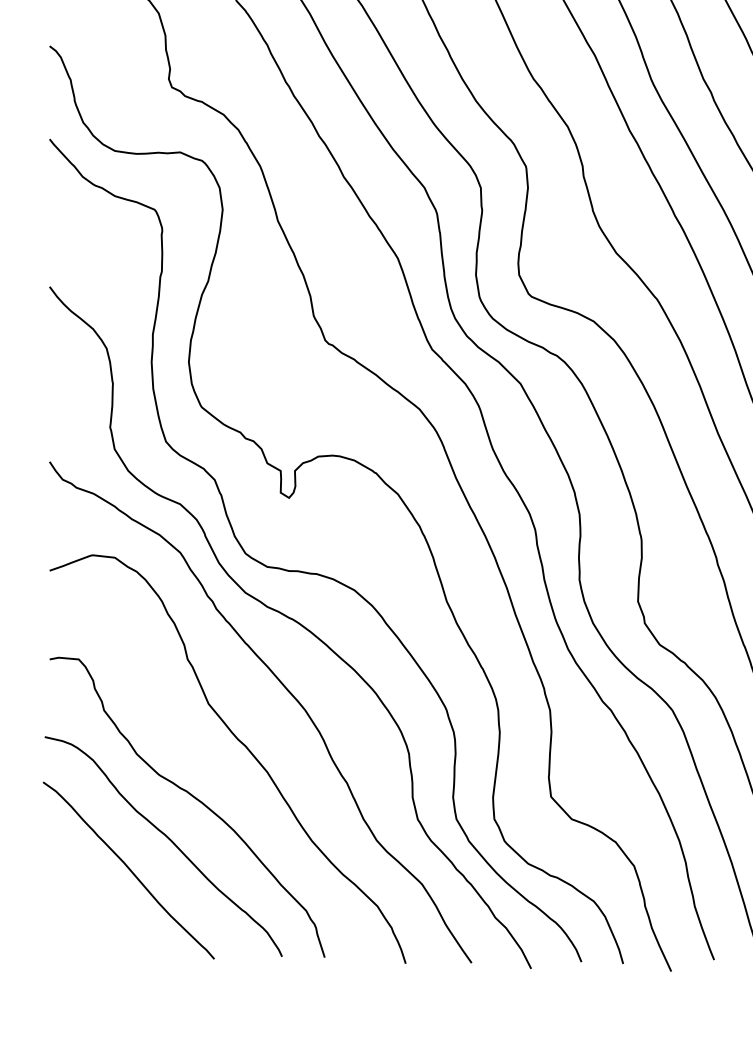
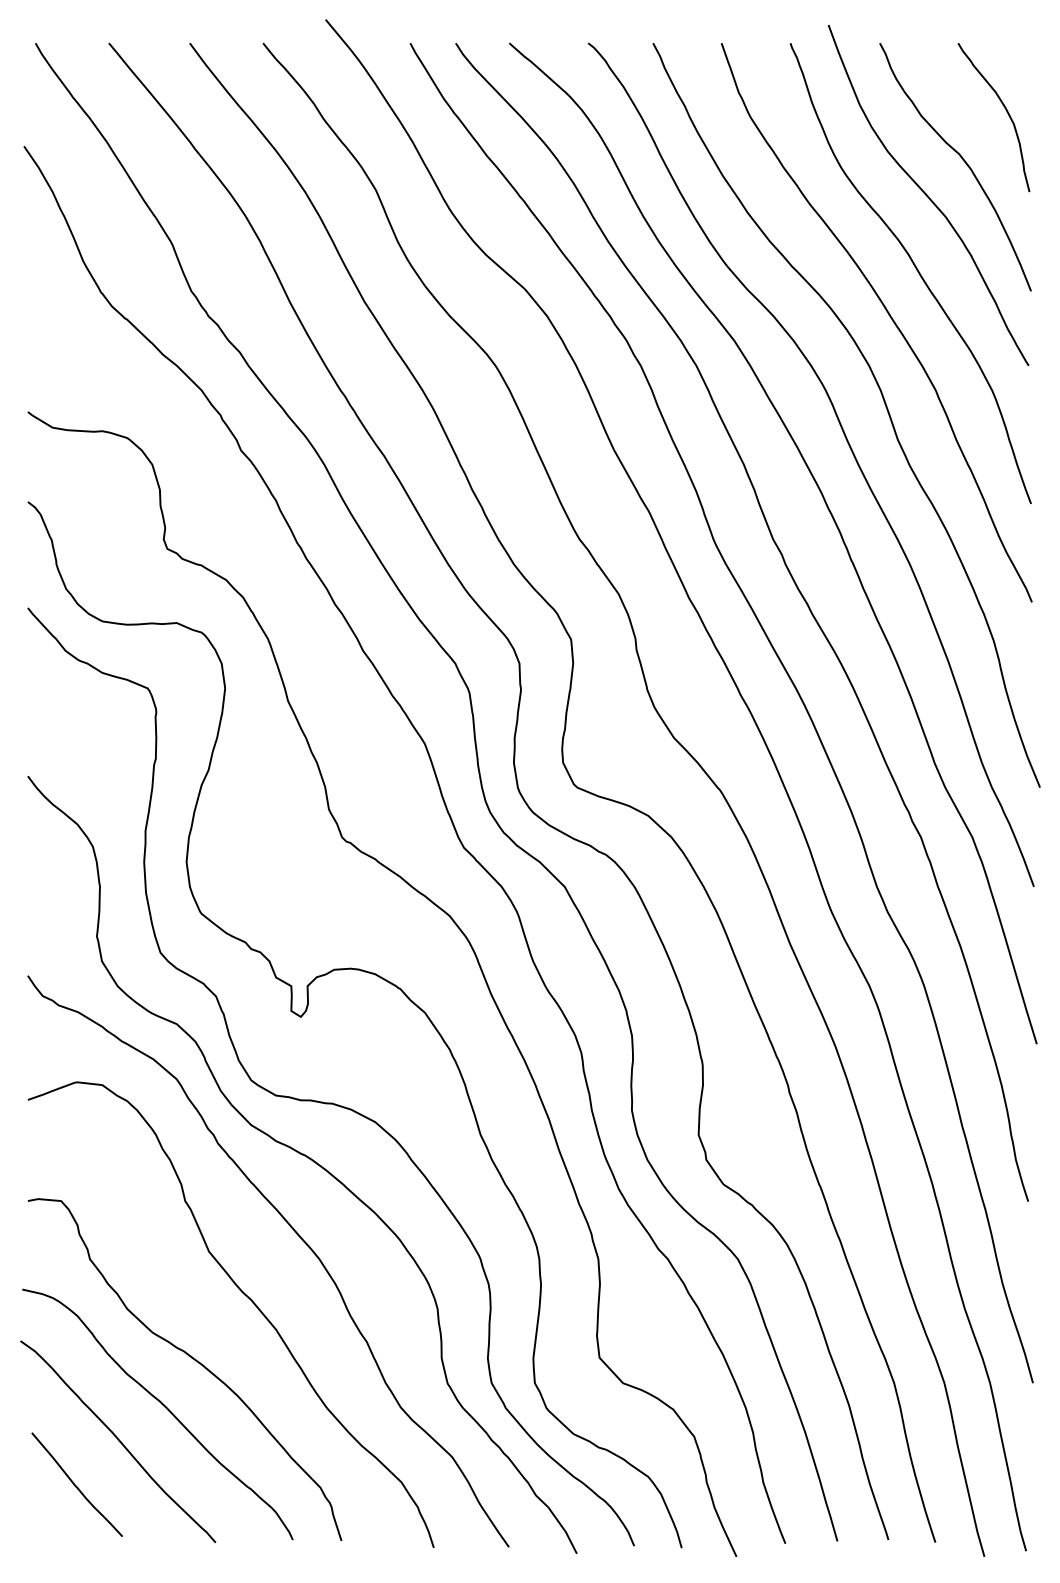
curve: (91, 908) -> (75, 1484), added

